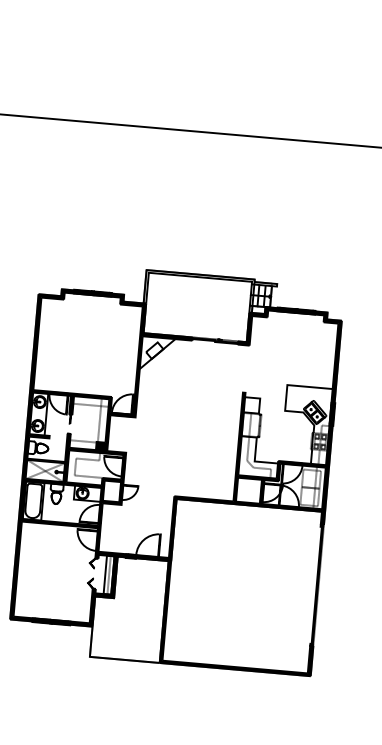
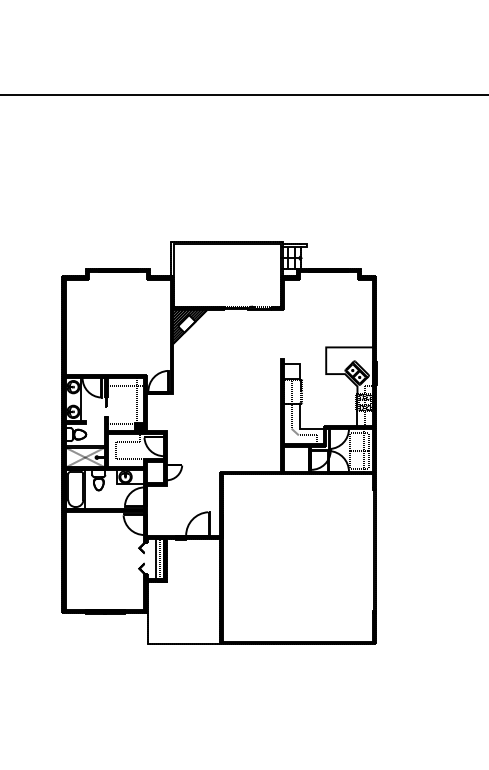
hatch: (157, 353) -> (189, 326), added

